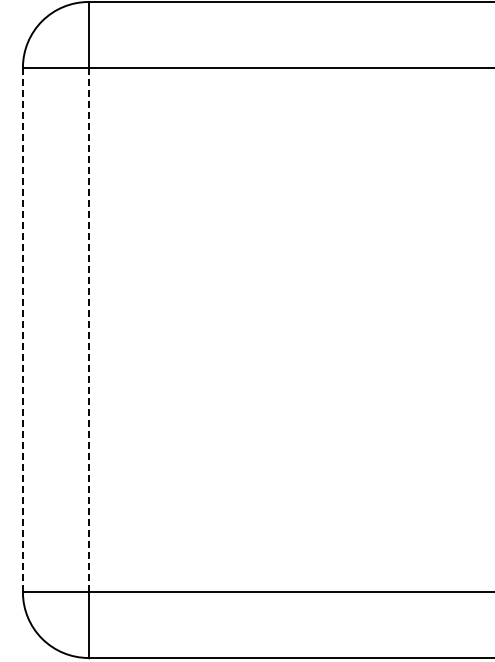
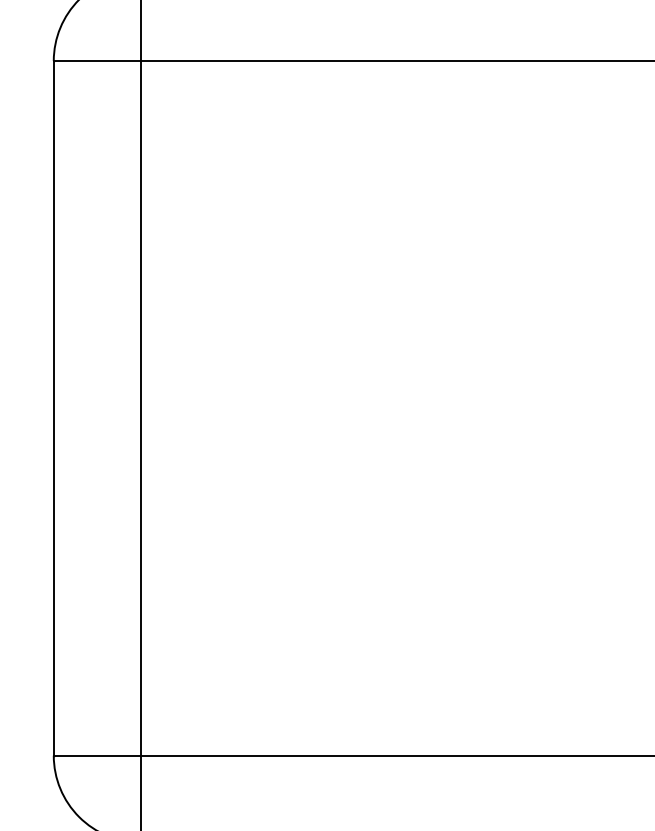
line: (22, 329) -> (53, 407), dashed -> solid
line: (88, 329) -> (140, 407), dashed -> solid

